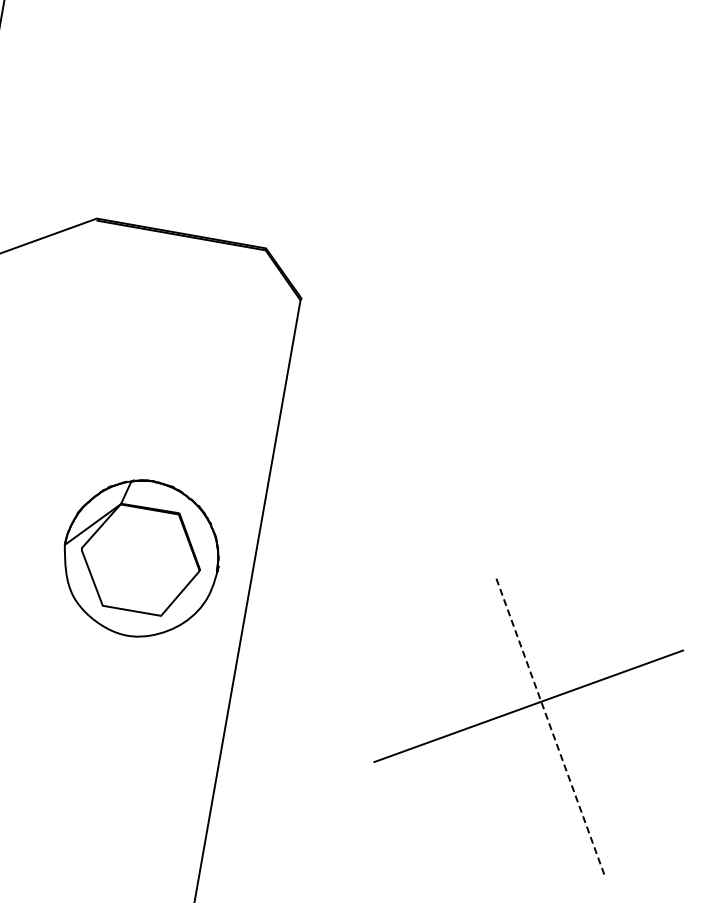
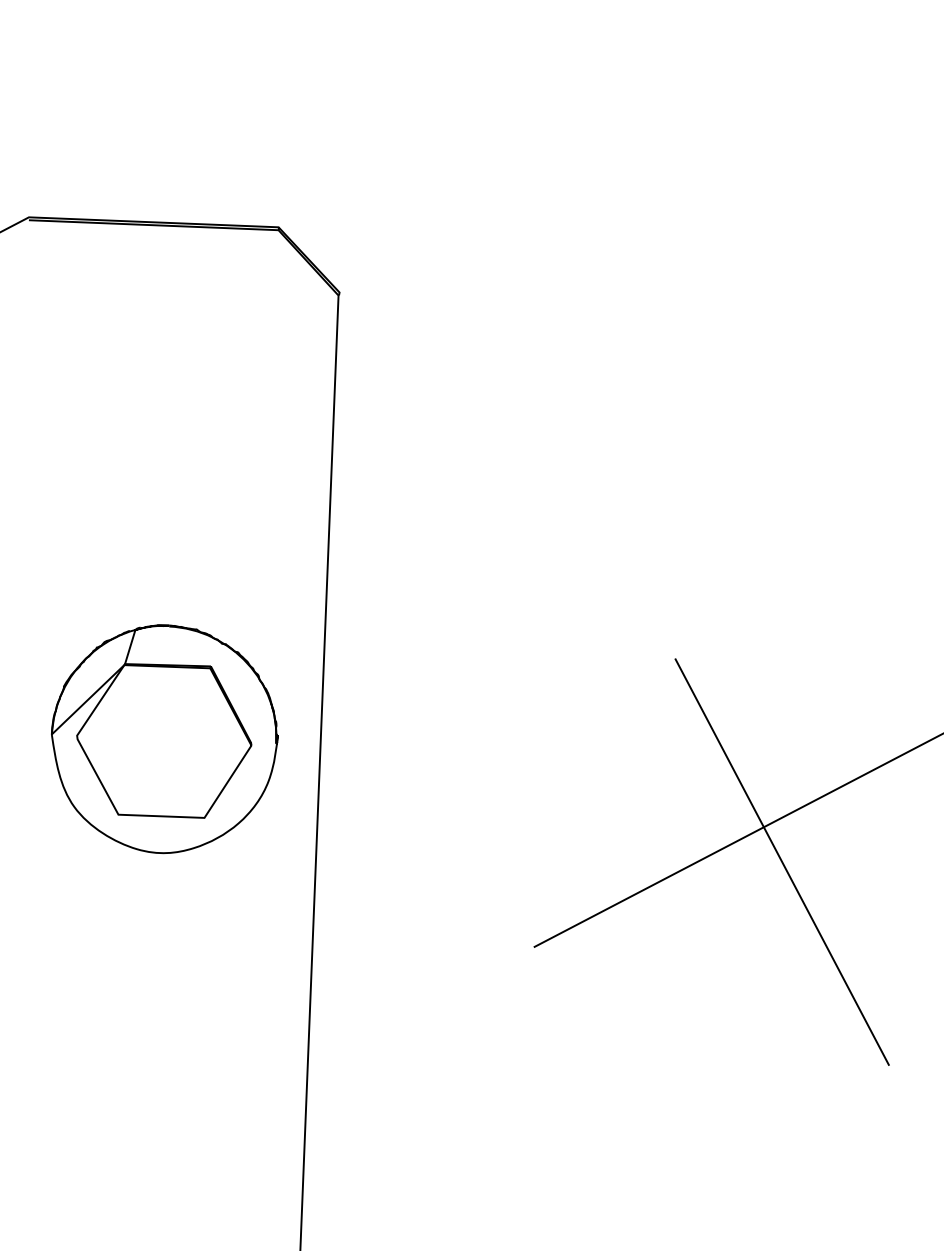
part: (141, 558) -> (165, 739), moved
line: (550, 727) -> (782, 862), dashed -> solid

